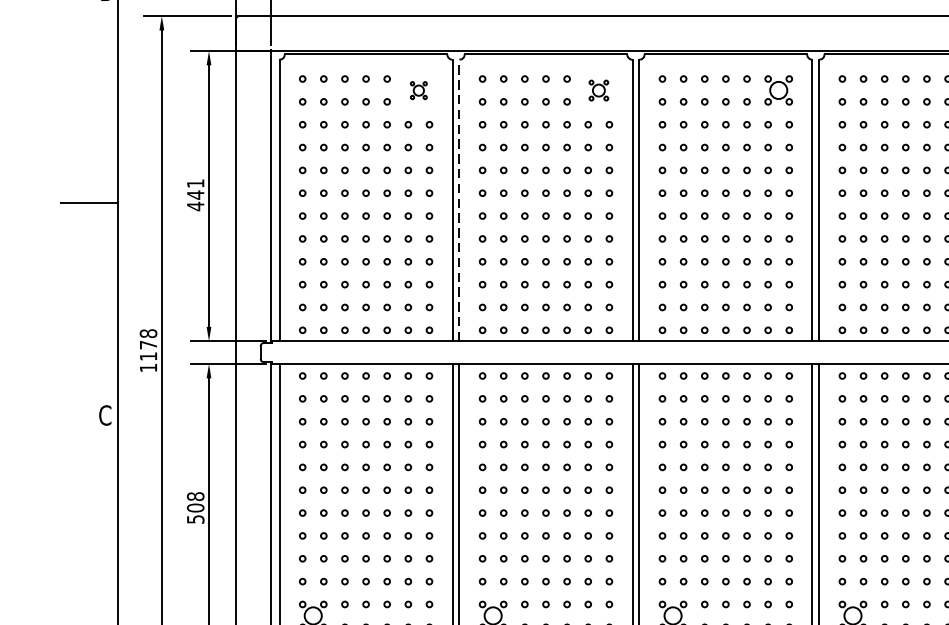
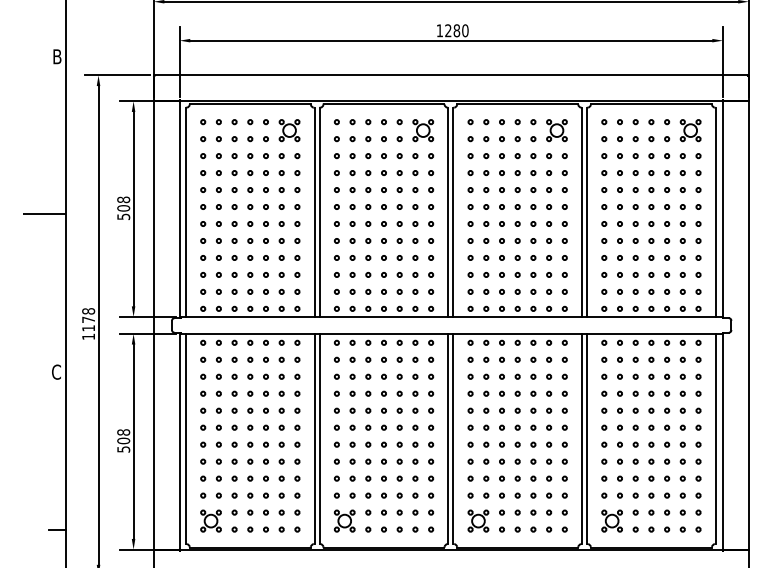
part: (418, 90) -> (289, 130), size x1.67
part: (599, 90) -> (423, 130), size x1.43
text: (195, 195) -> (123, 208), 441 -> 508
line: (459, 200) -> (319, 212), dashed -> solid

